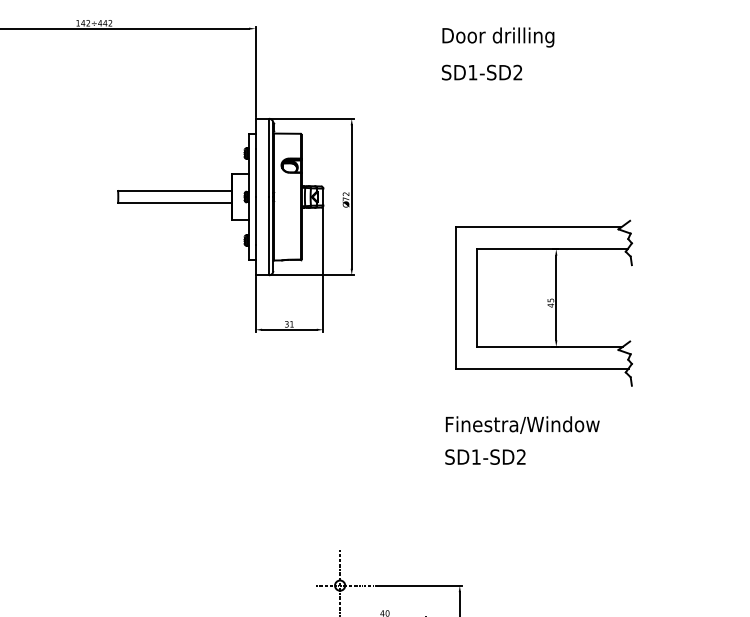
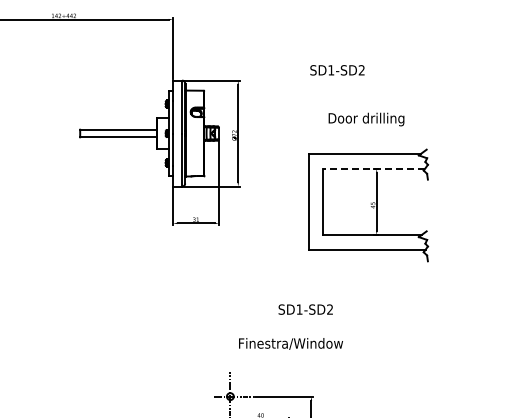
text: (498, 37) -> (366, 119), moved
text: (482, 72) -> (337, 70), moved
line: (553, 248) -> (374, 168), solid -> dashed
text: (521, 424) -> (290, 343), moved
text: (485, 456) -> (305, 309), moved

